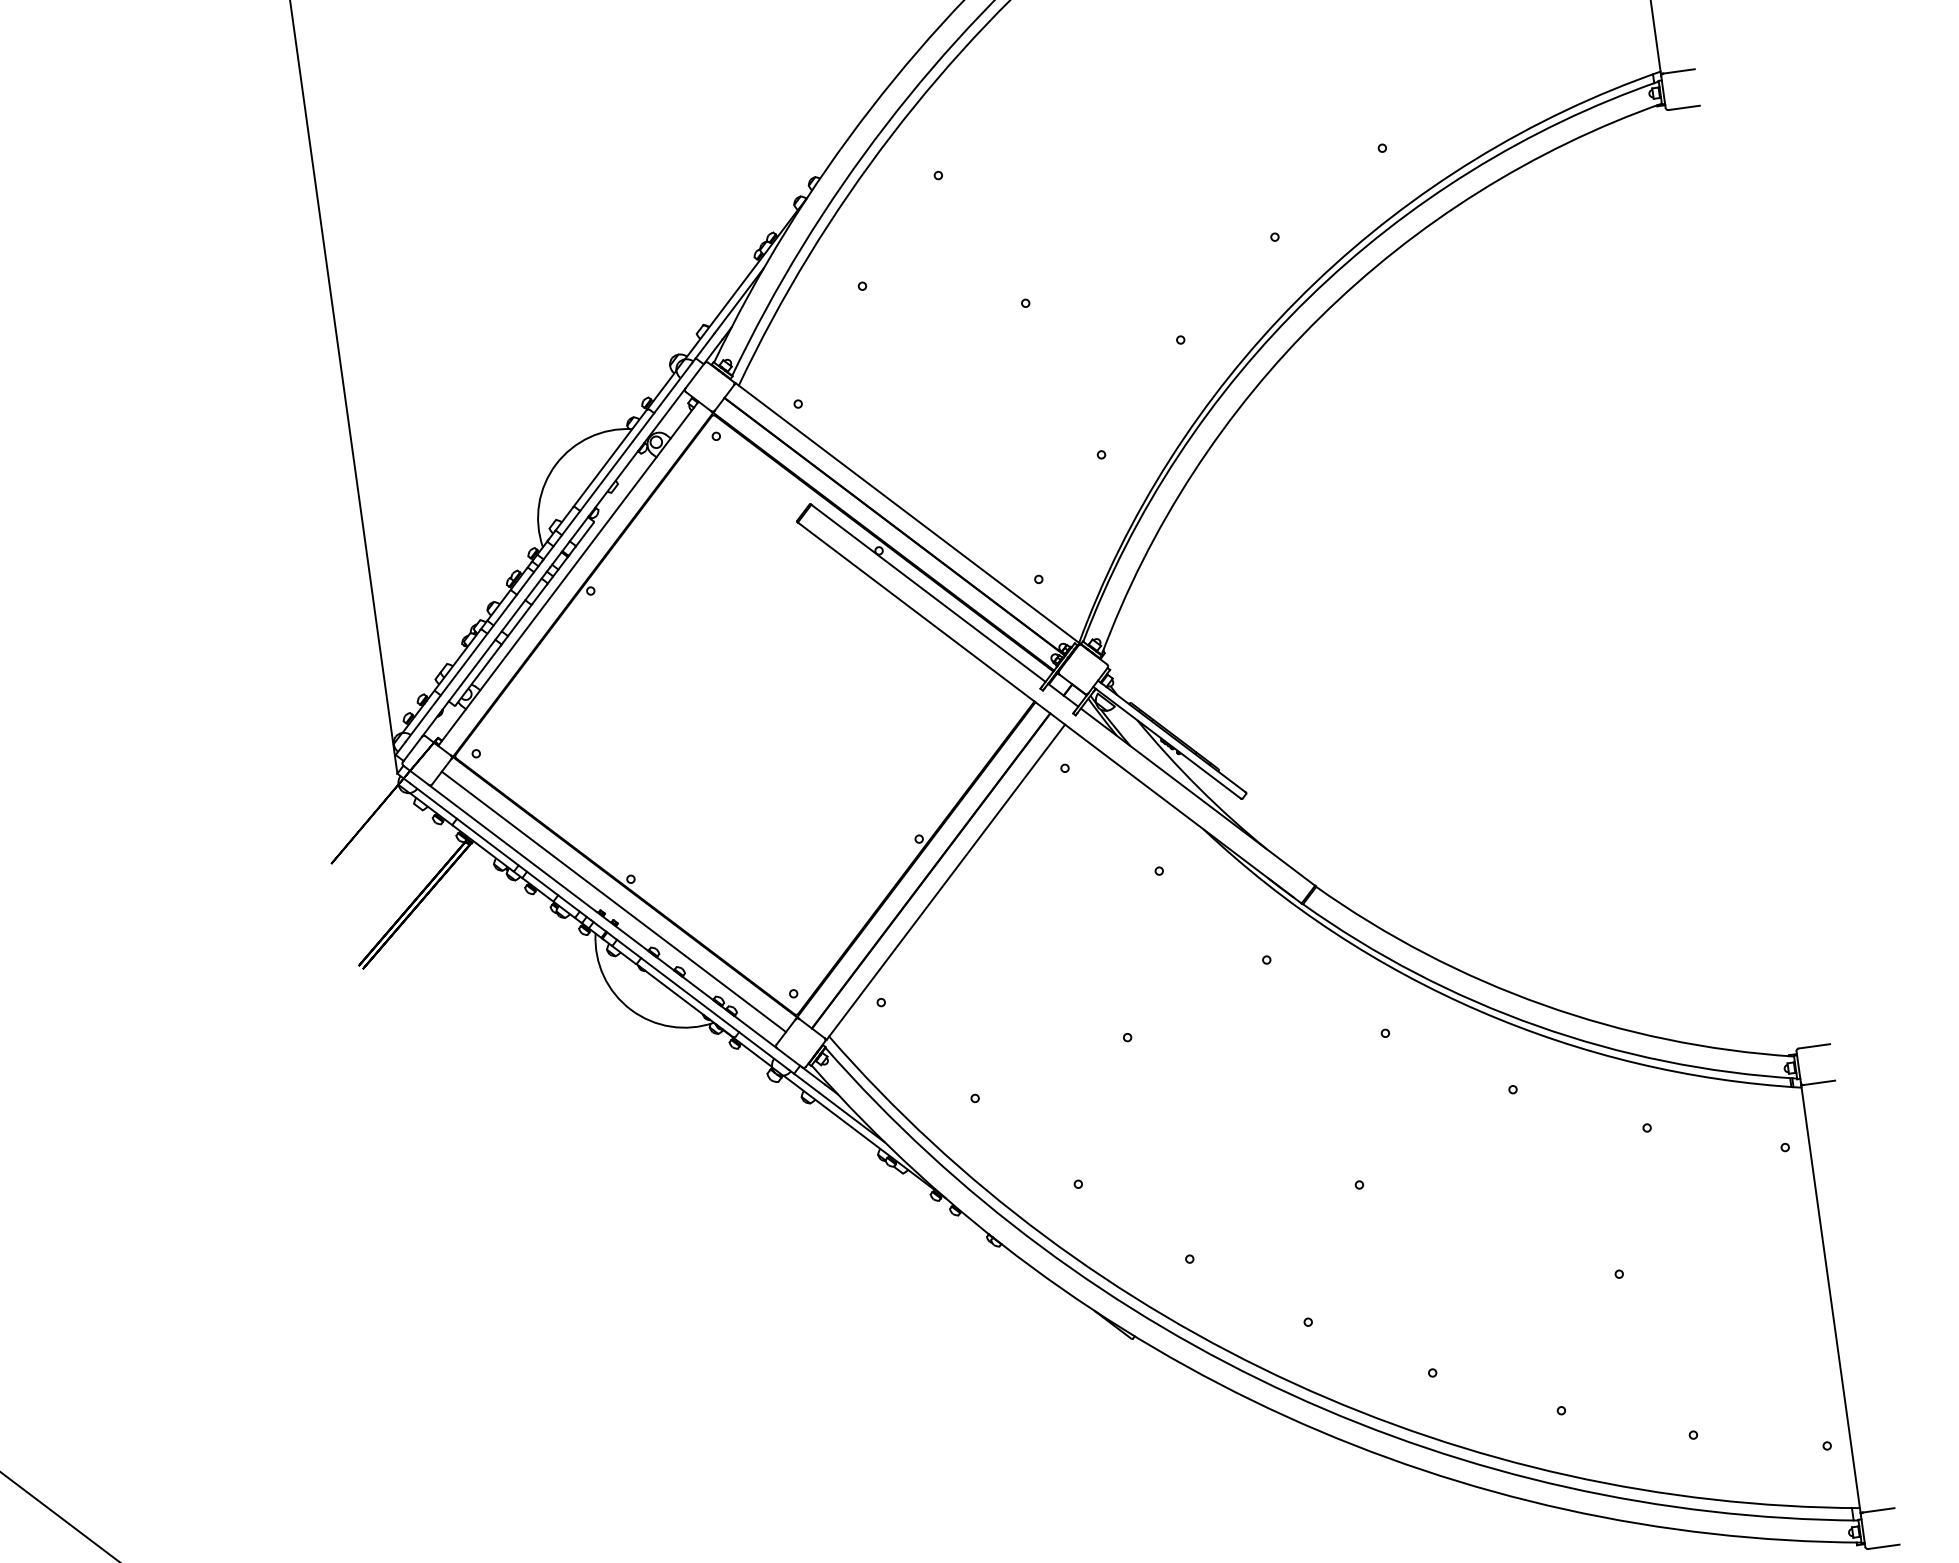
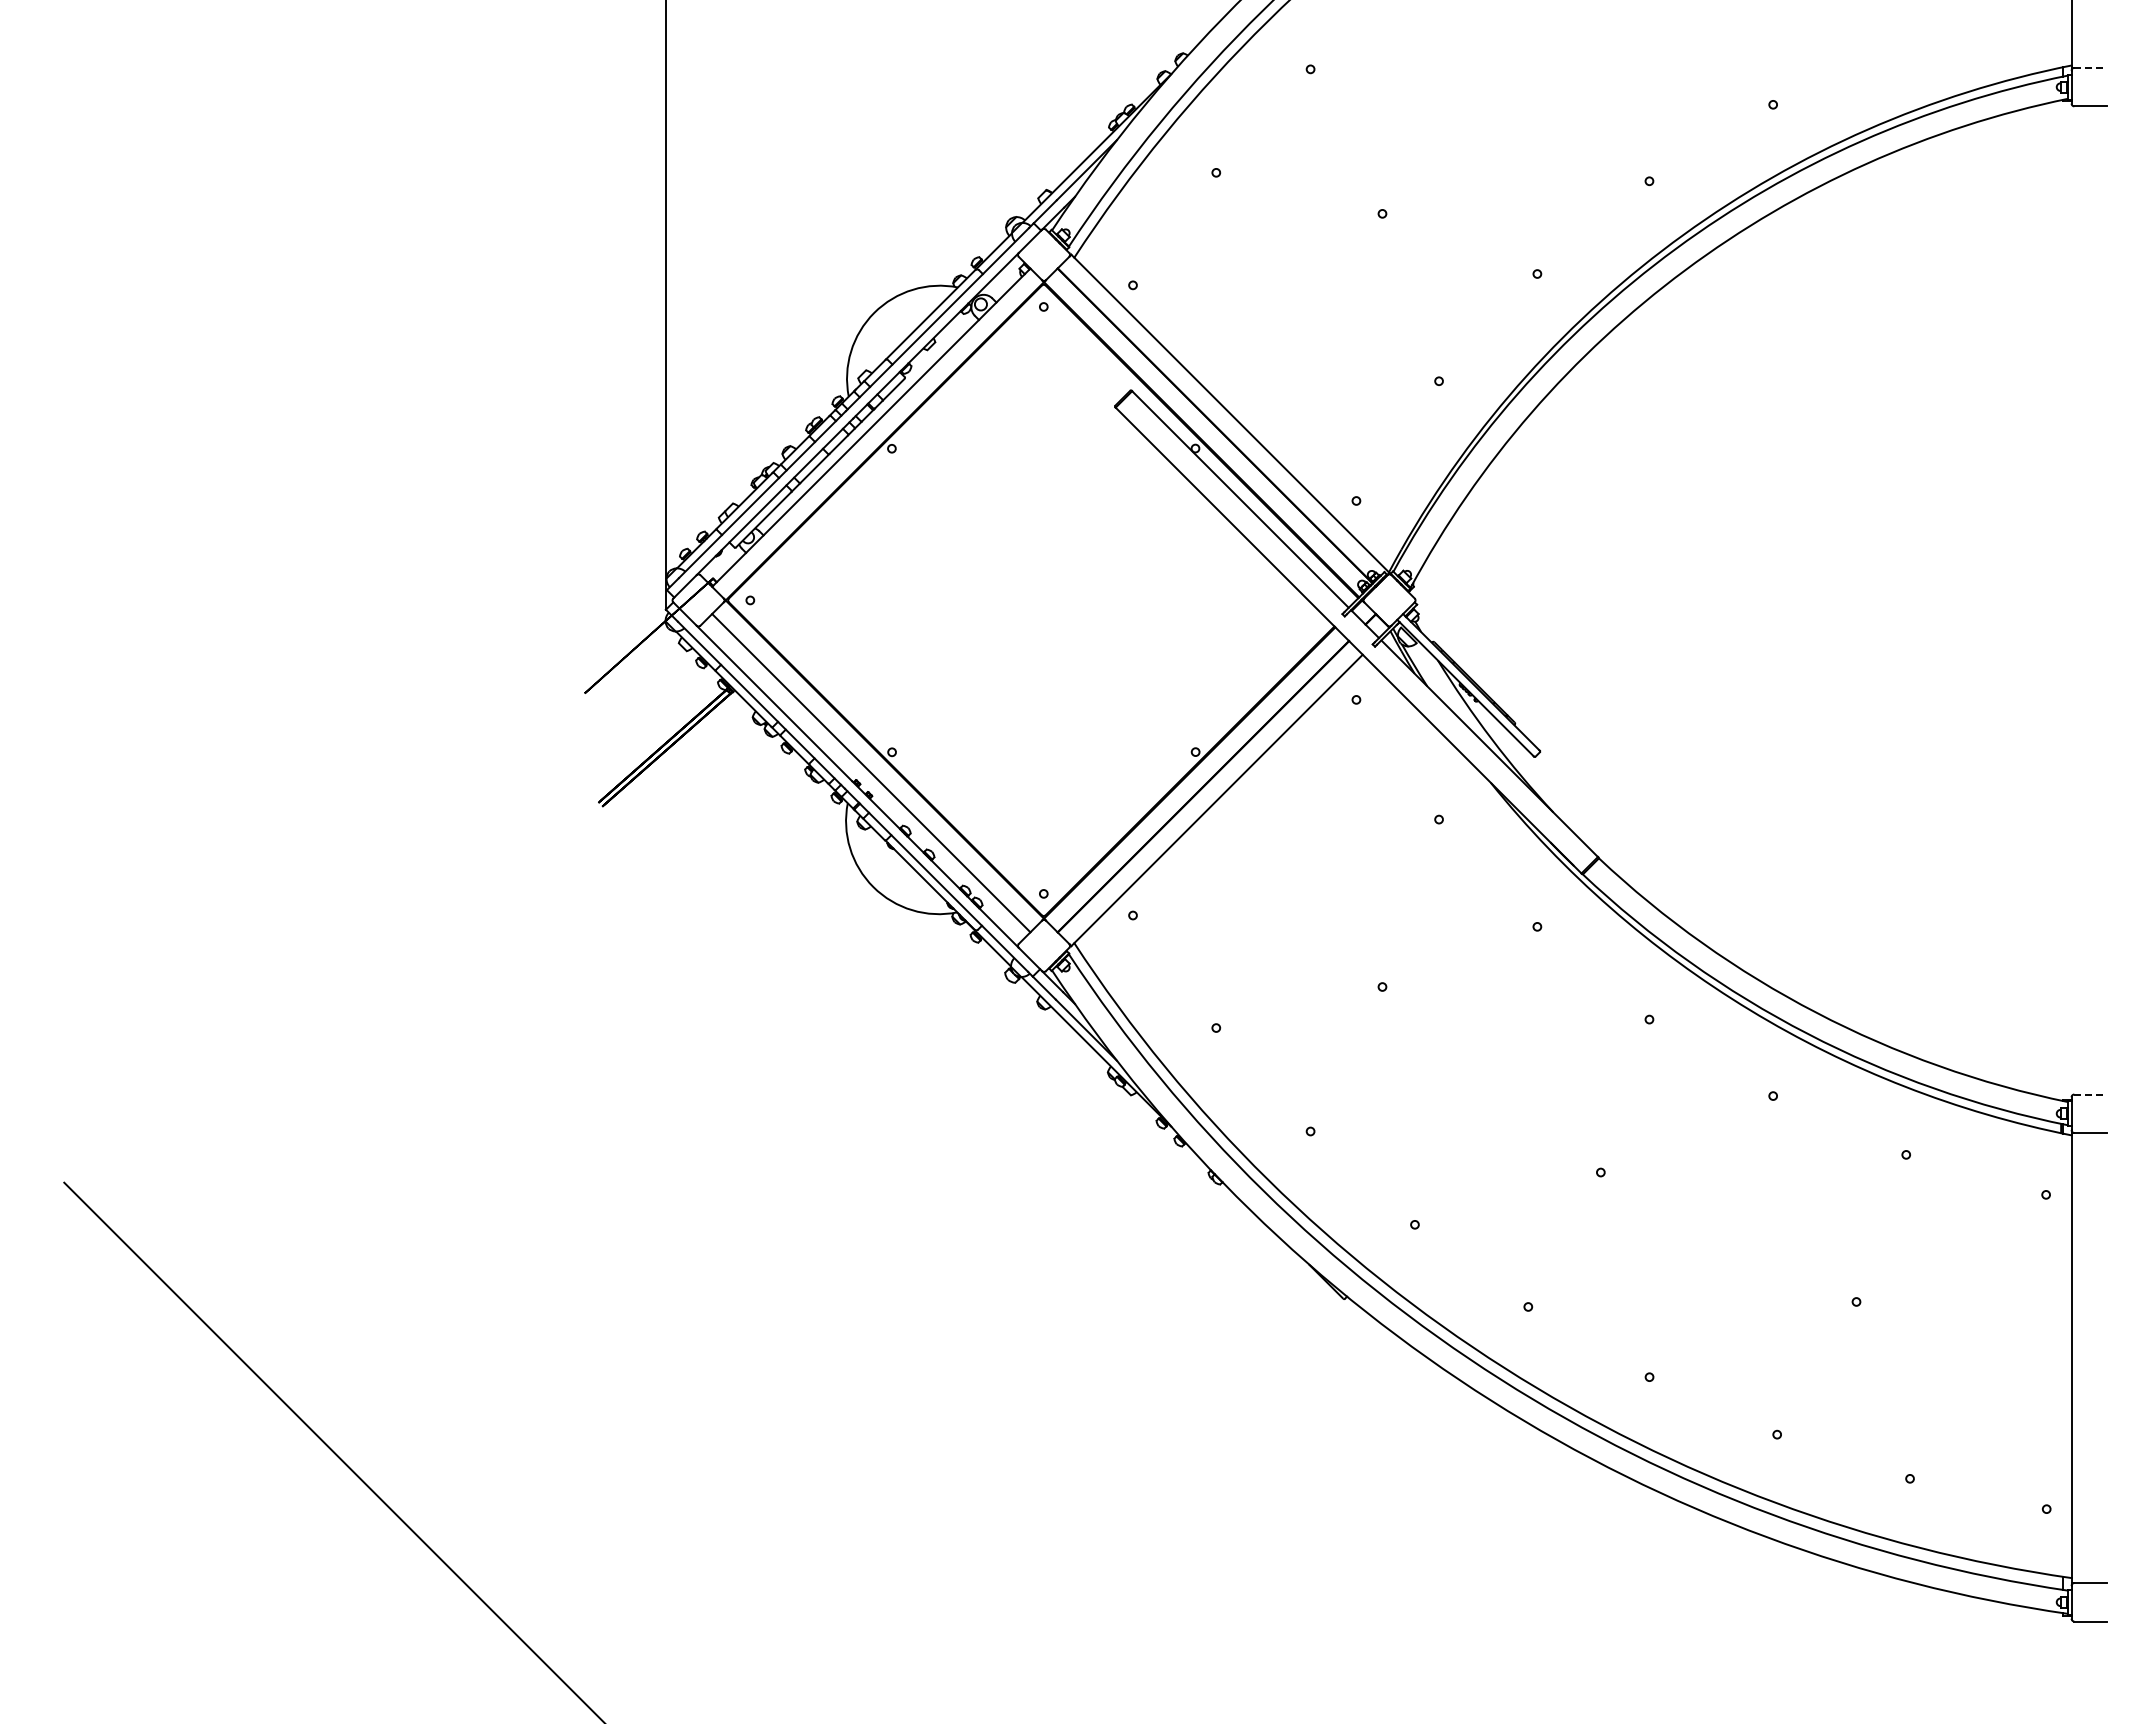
line: (1679, 70) -> (2091, 67), solid -> dashed
line: (1815, 1046) -> (2091, 1094), solid -> dashed

